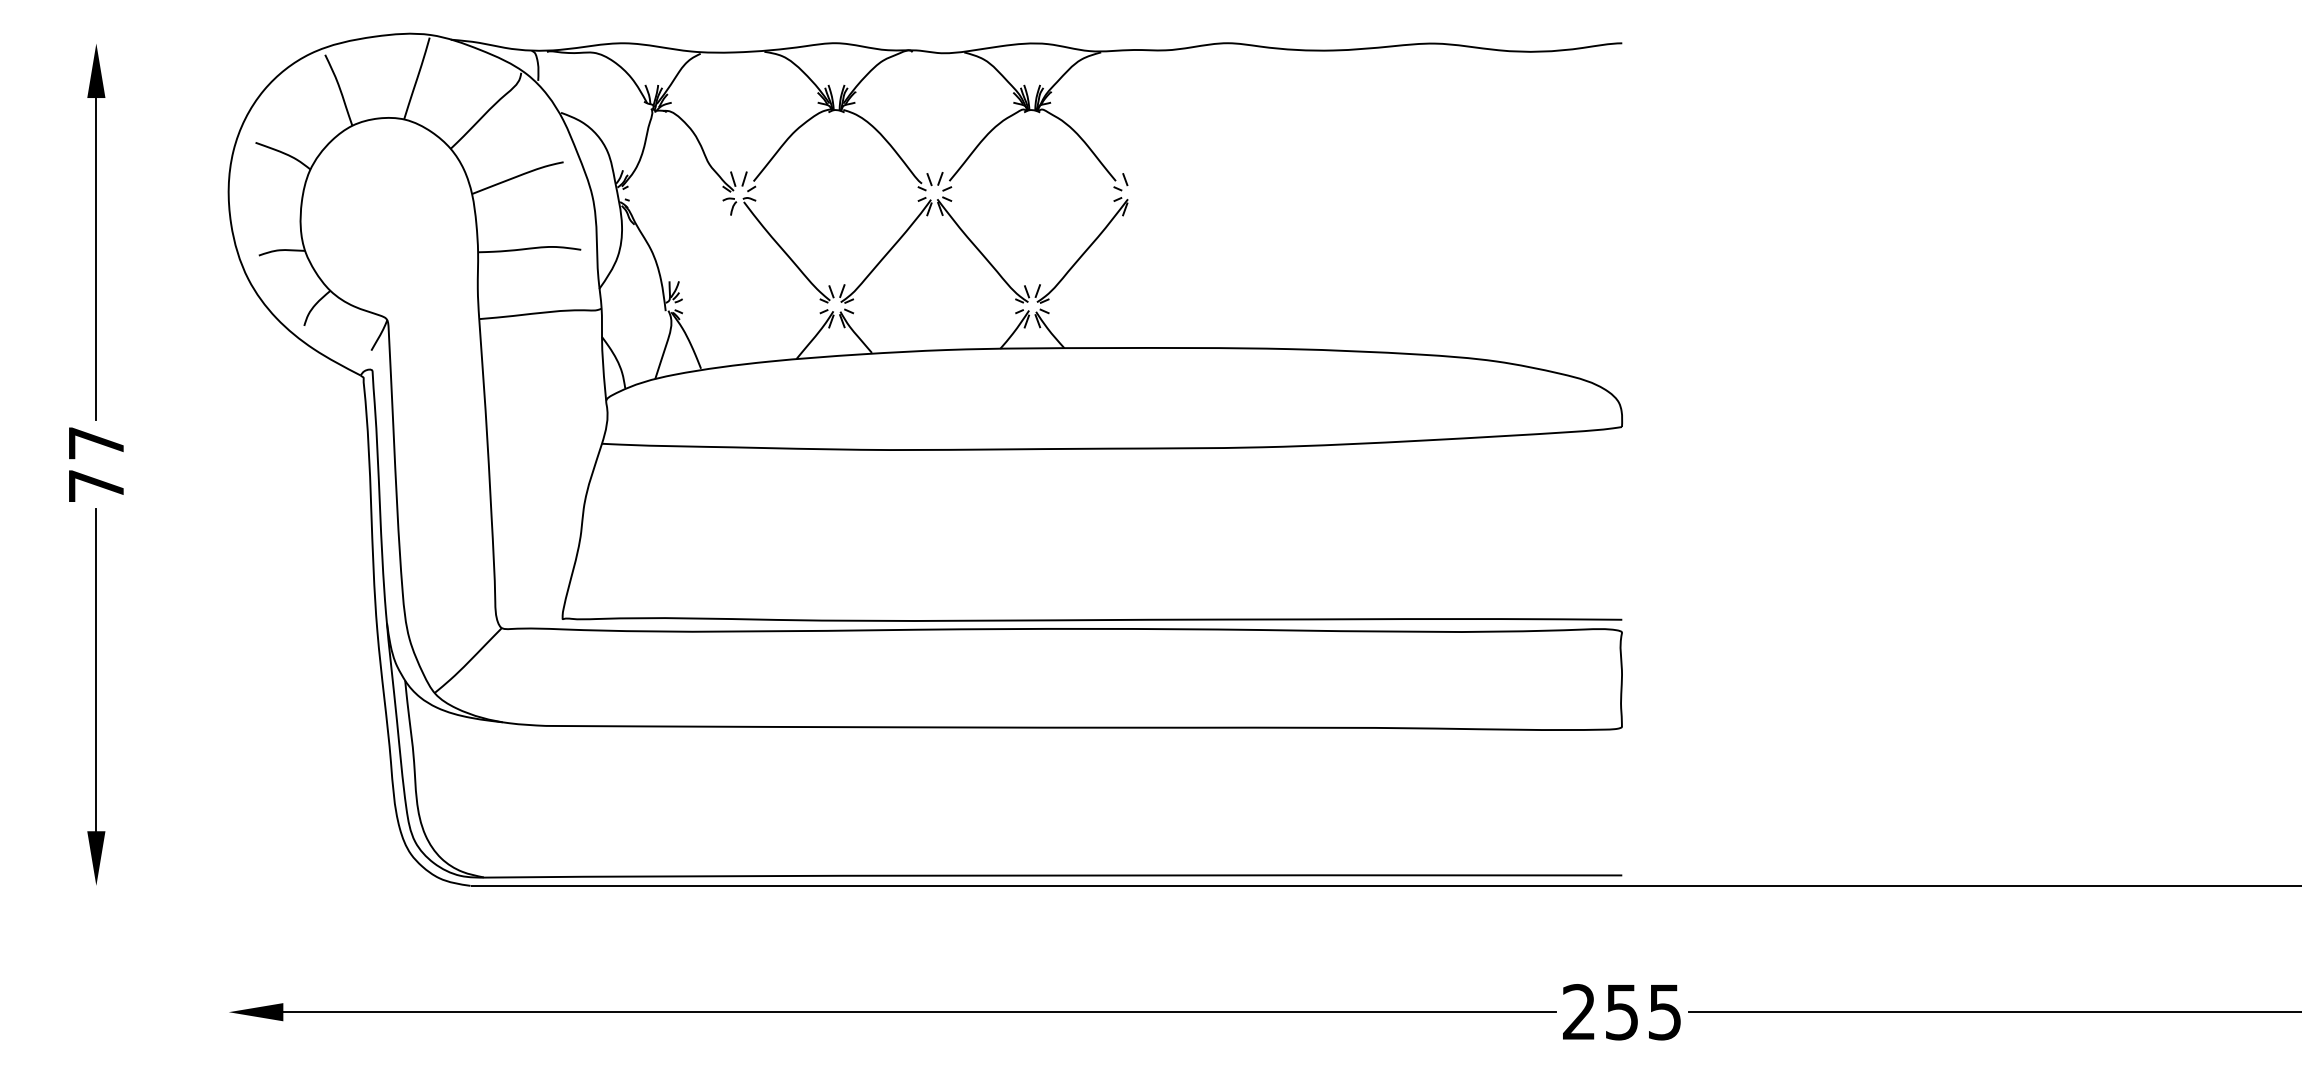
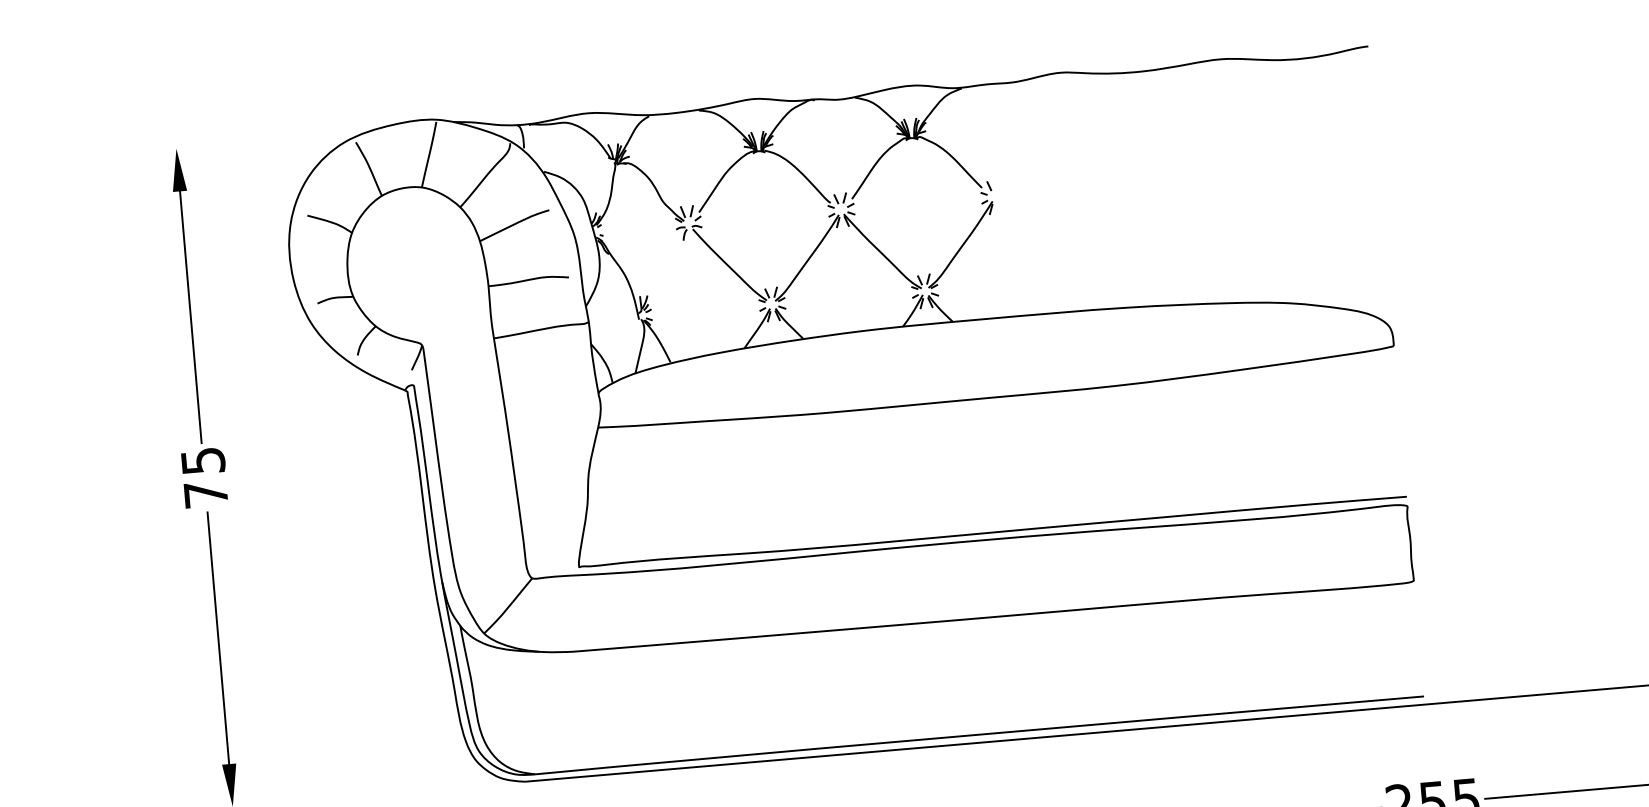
text: (96, 443) -> (203, 461), 77 -> 75

